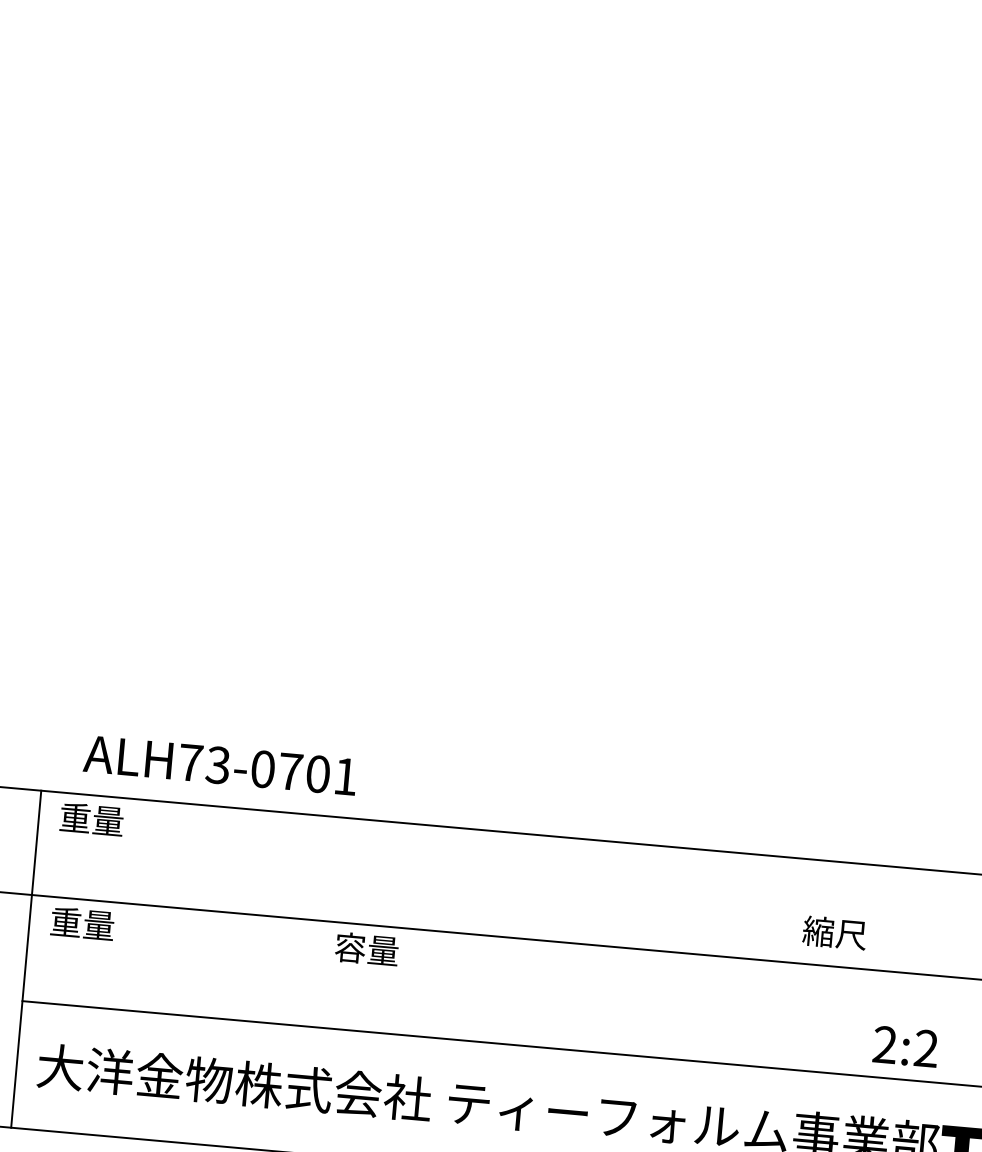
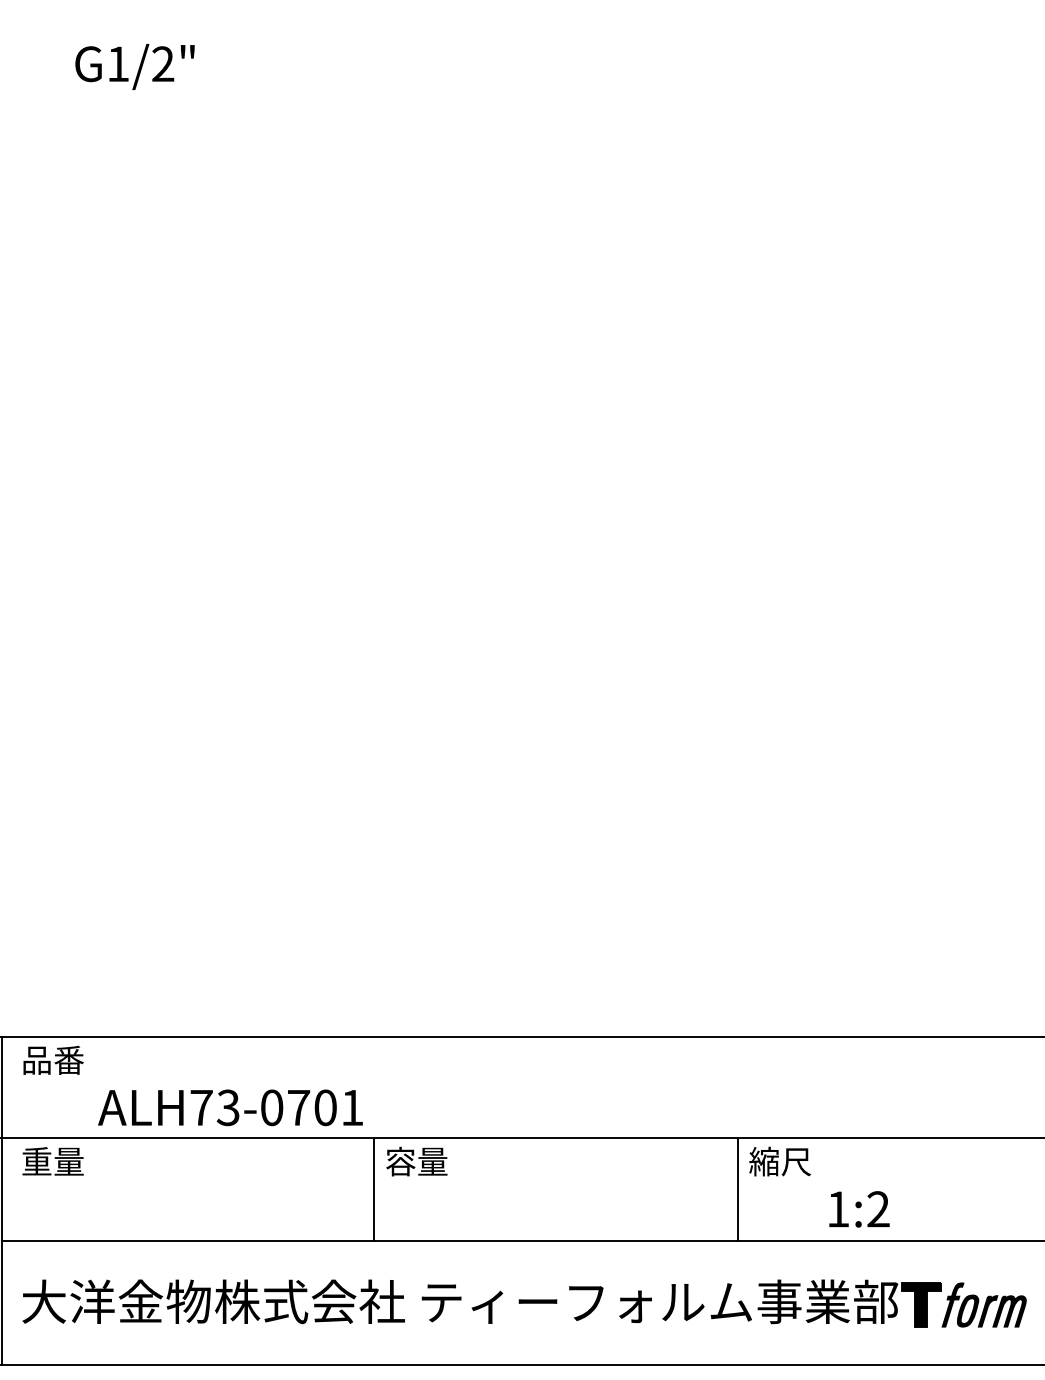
text: (220, 765) -> (230, 1107), moved
text: (91, 818) -> (52, 1059), 重量 -> 品番
text: (834, 932) -> (779, 1161), moved
text: (366, 949) -> (416, 1161), moved
line: (410, 982) -> (374, 1189), added
line: (784, 1015) -> (738, 1189), added
text: (885, 1045) -> (838, 1209), 2:2 -> 1:2

